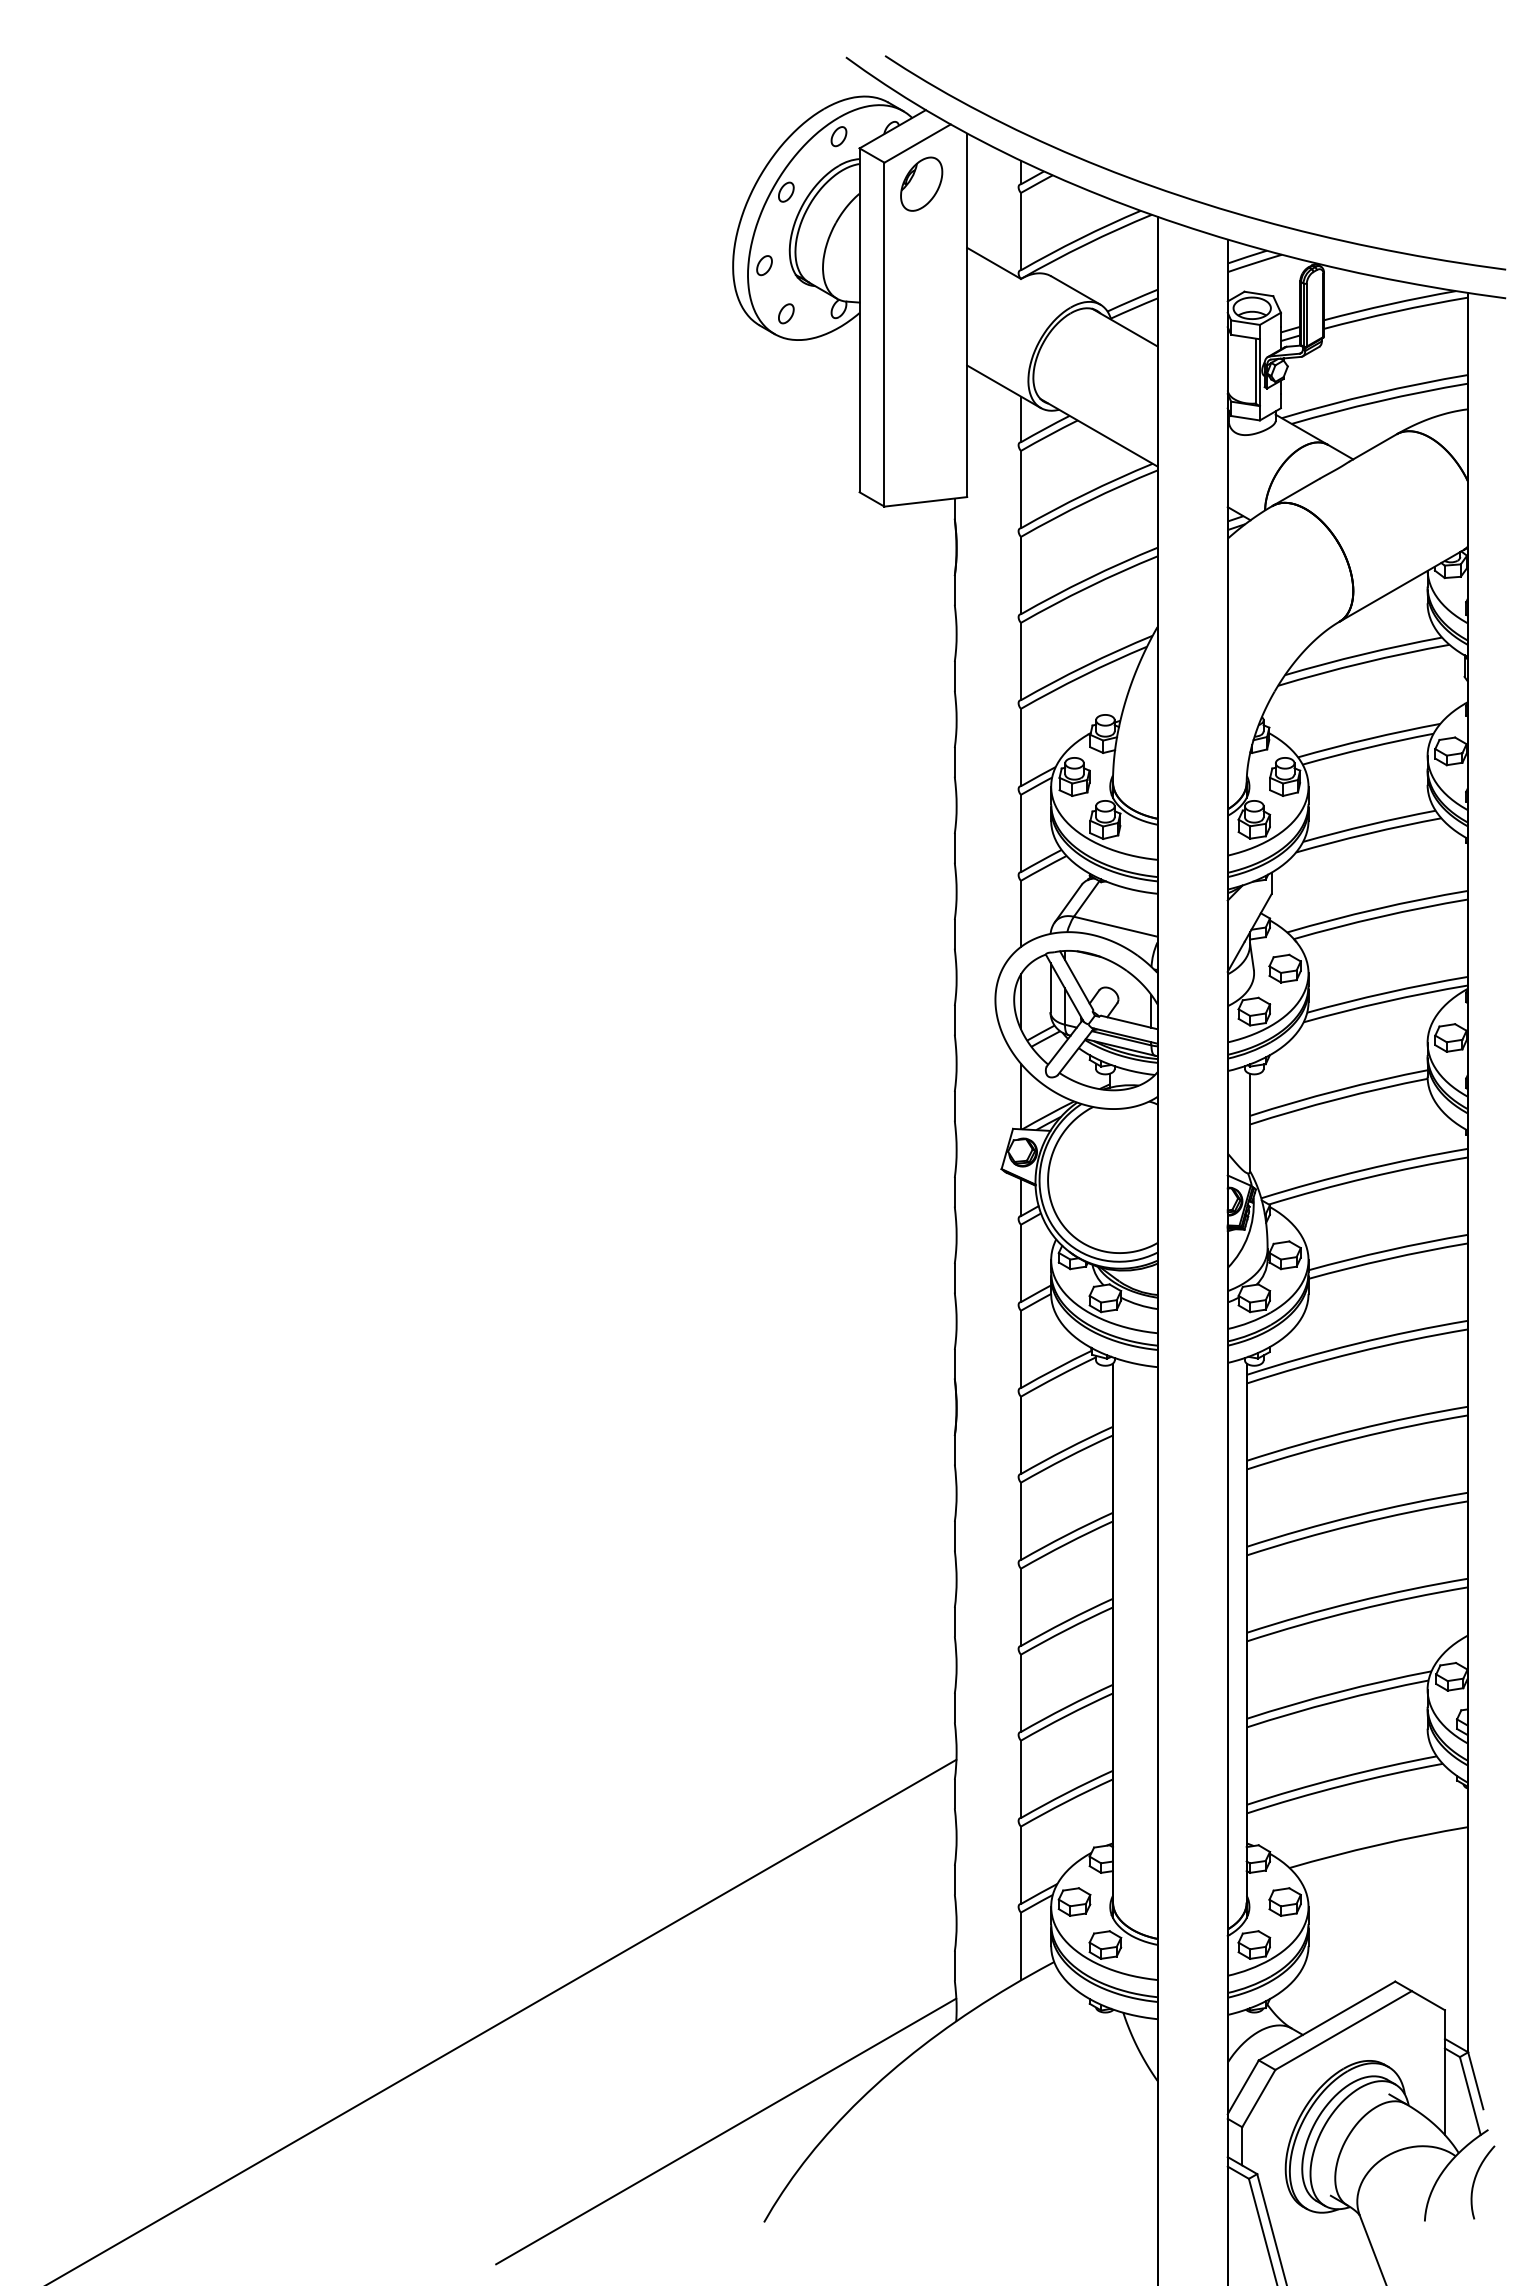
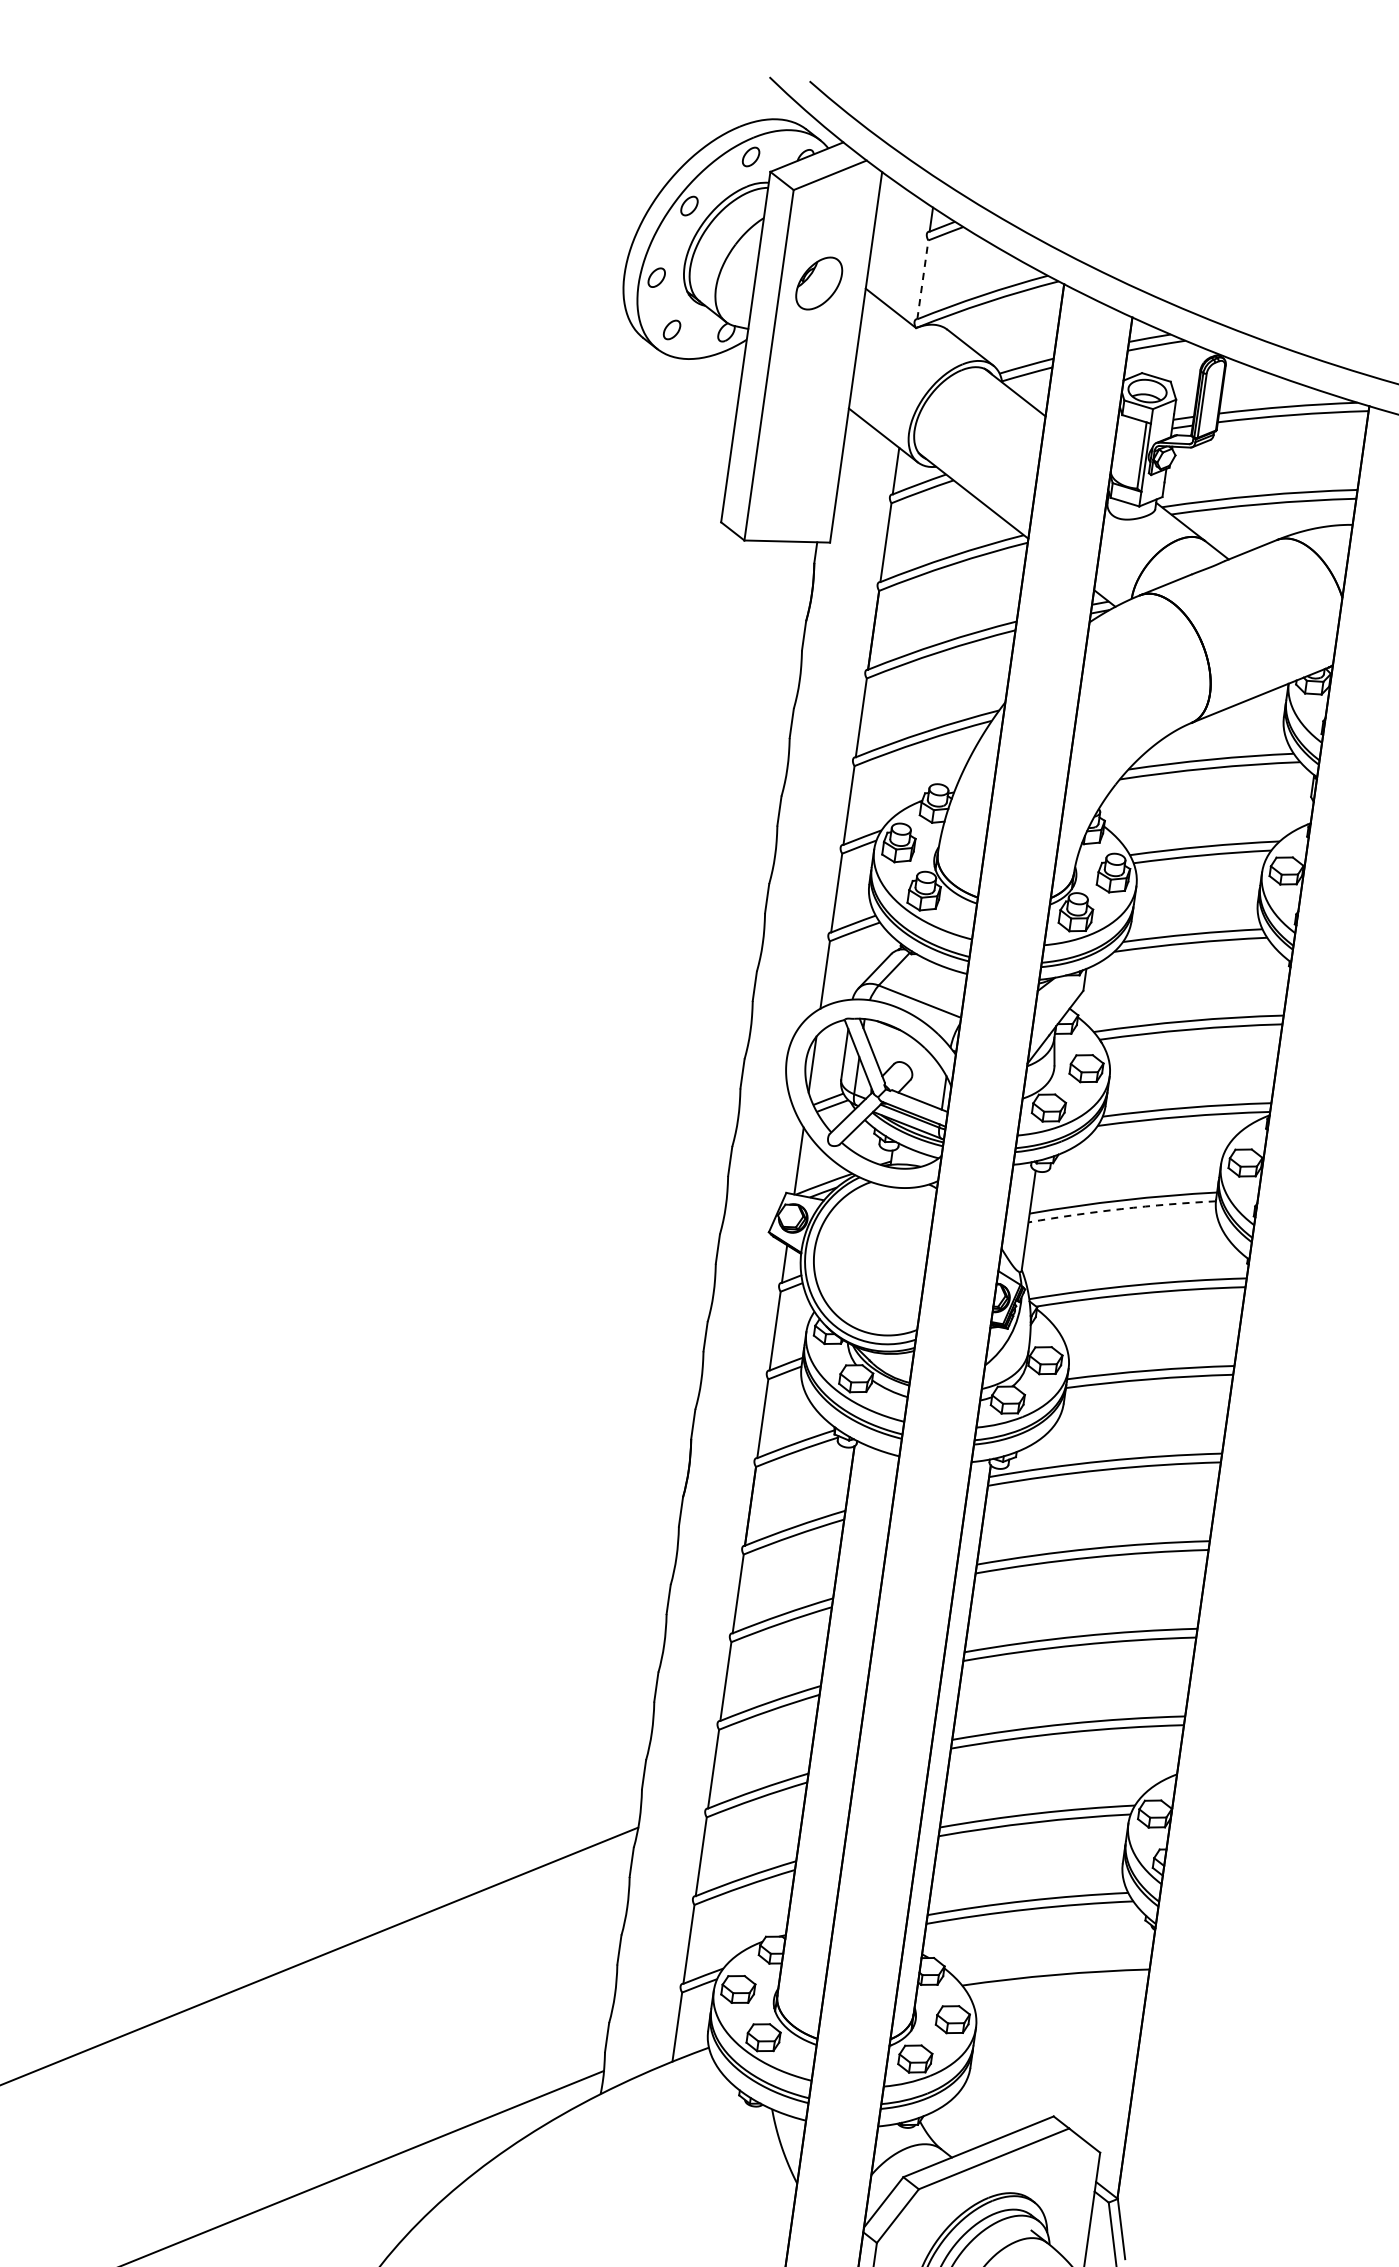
part: (921, 183) -> (819, 282), moved
line: (1020, 231) -> (922, 279), solid -> dashed
arc: (1338, 1099) -> (1122, 1209), solid -> dashed

